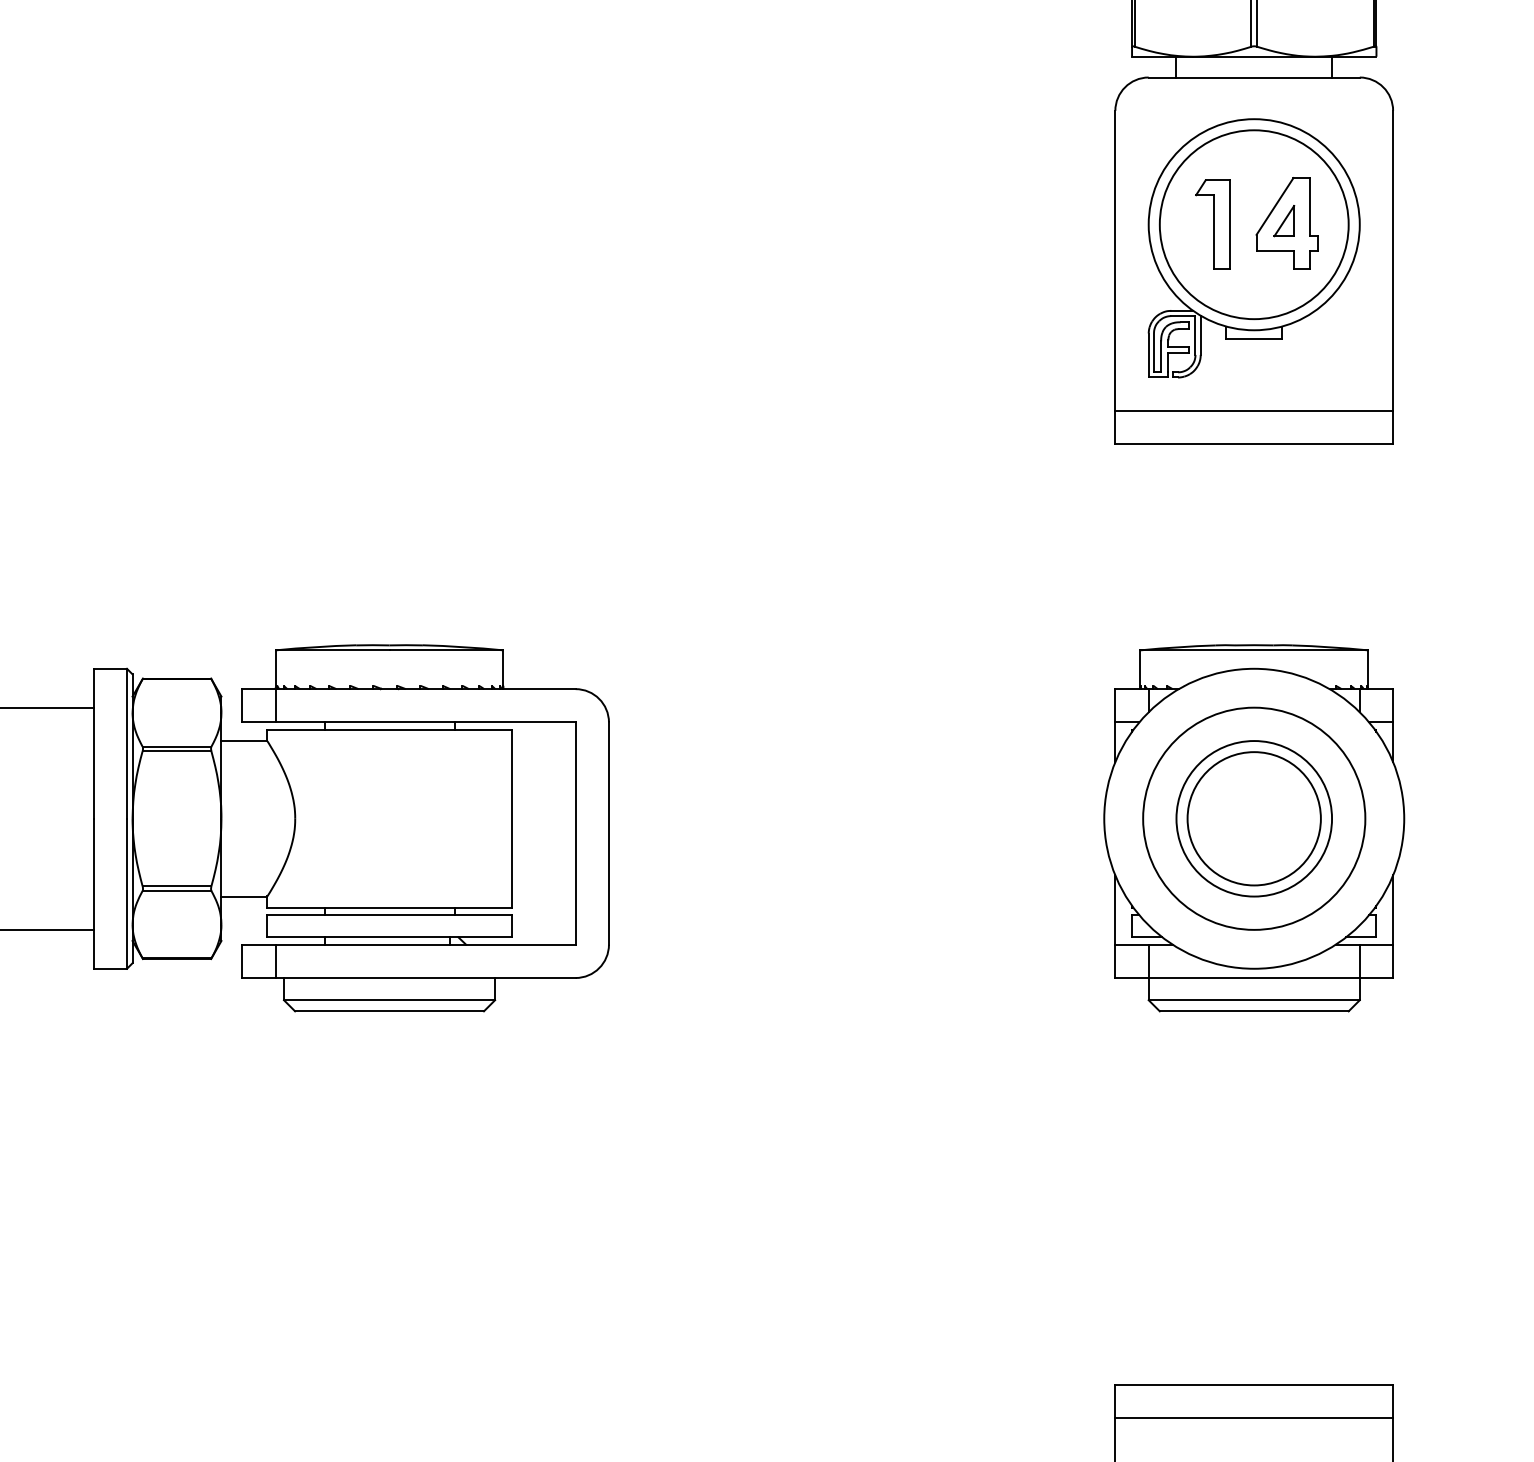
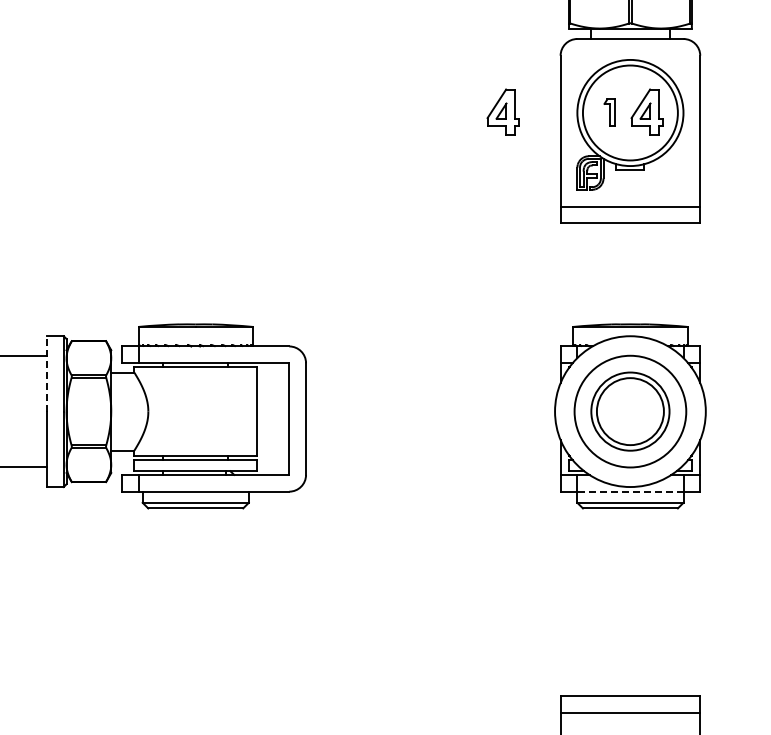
part: (999, 221) -> (502, 111), added
part: (1212, 223) -> (609, 112), size x0.6
line: (94, 742) -> (47, 373), solid -> dashed
line: (1252, 977) -> (629, 491), solid -> dashed

